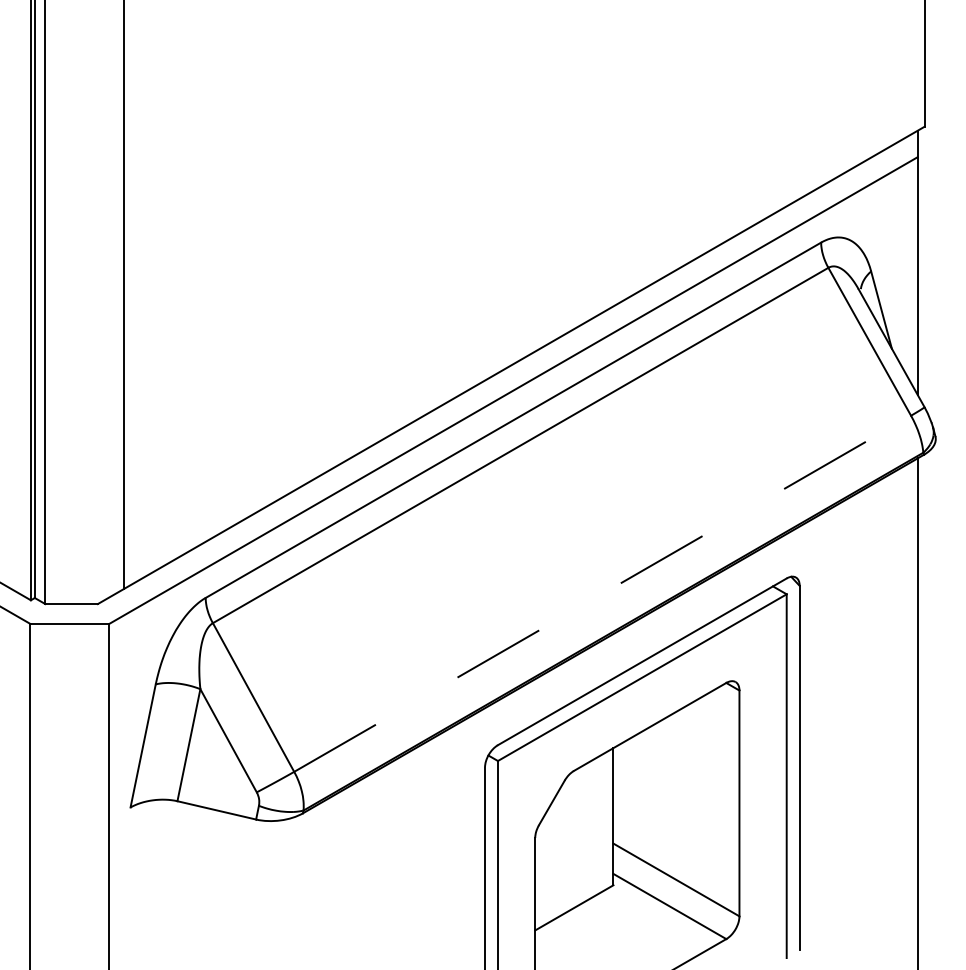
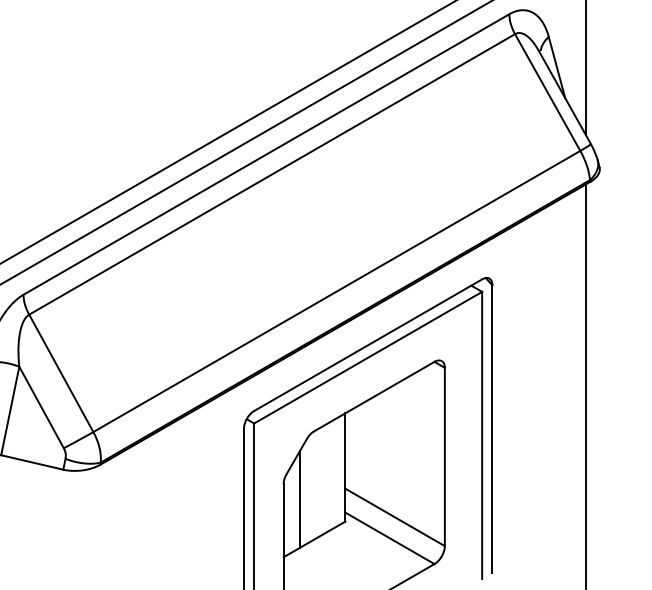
line: (603, 593) -> (337, 291), dashed -> solid
line: (556, 856) -> (300, 498), added

